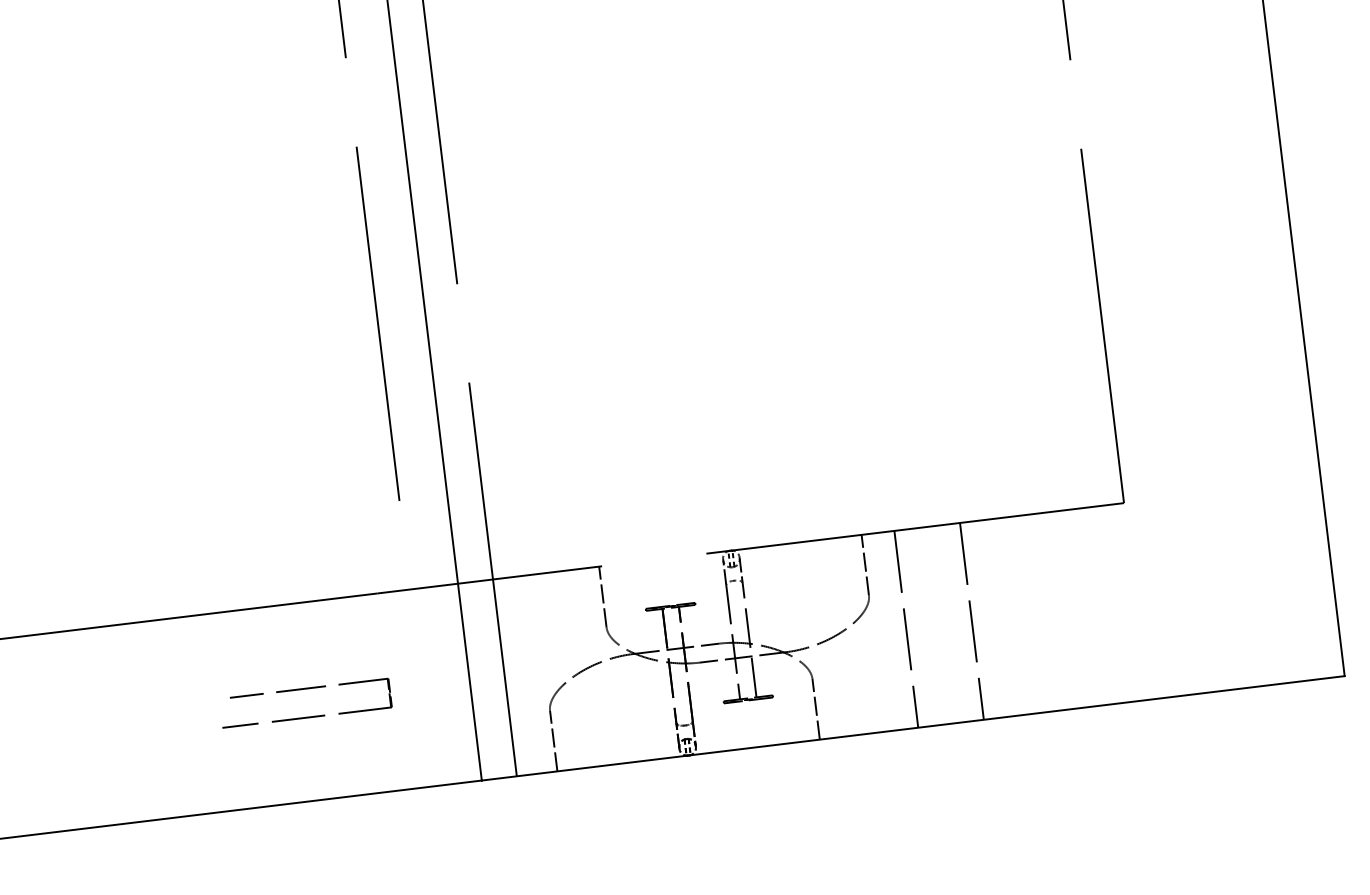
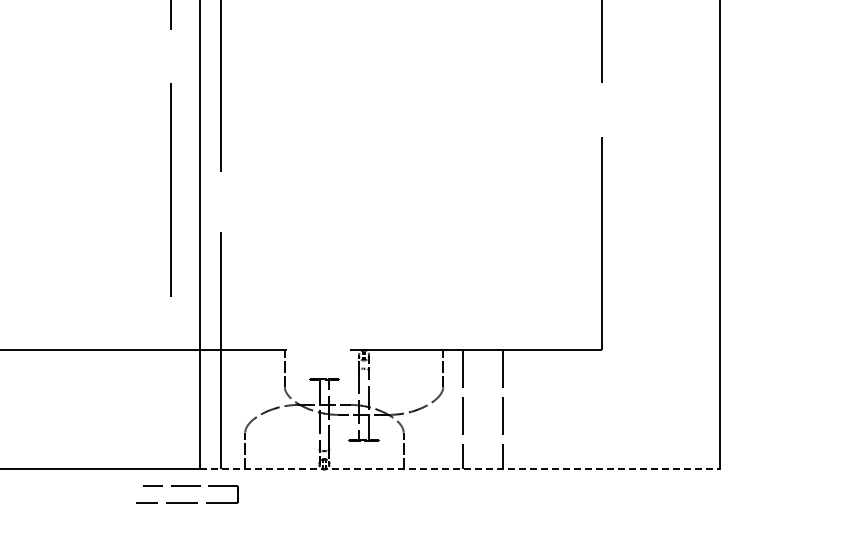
part: (304, 689) -> (187, 486), moved
line: (914, 728) -> (460, 469), solid -> dashed

